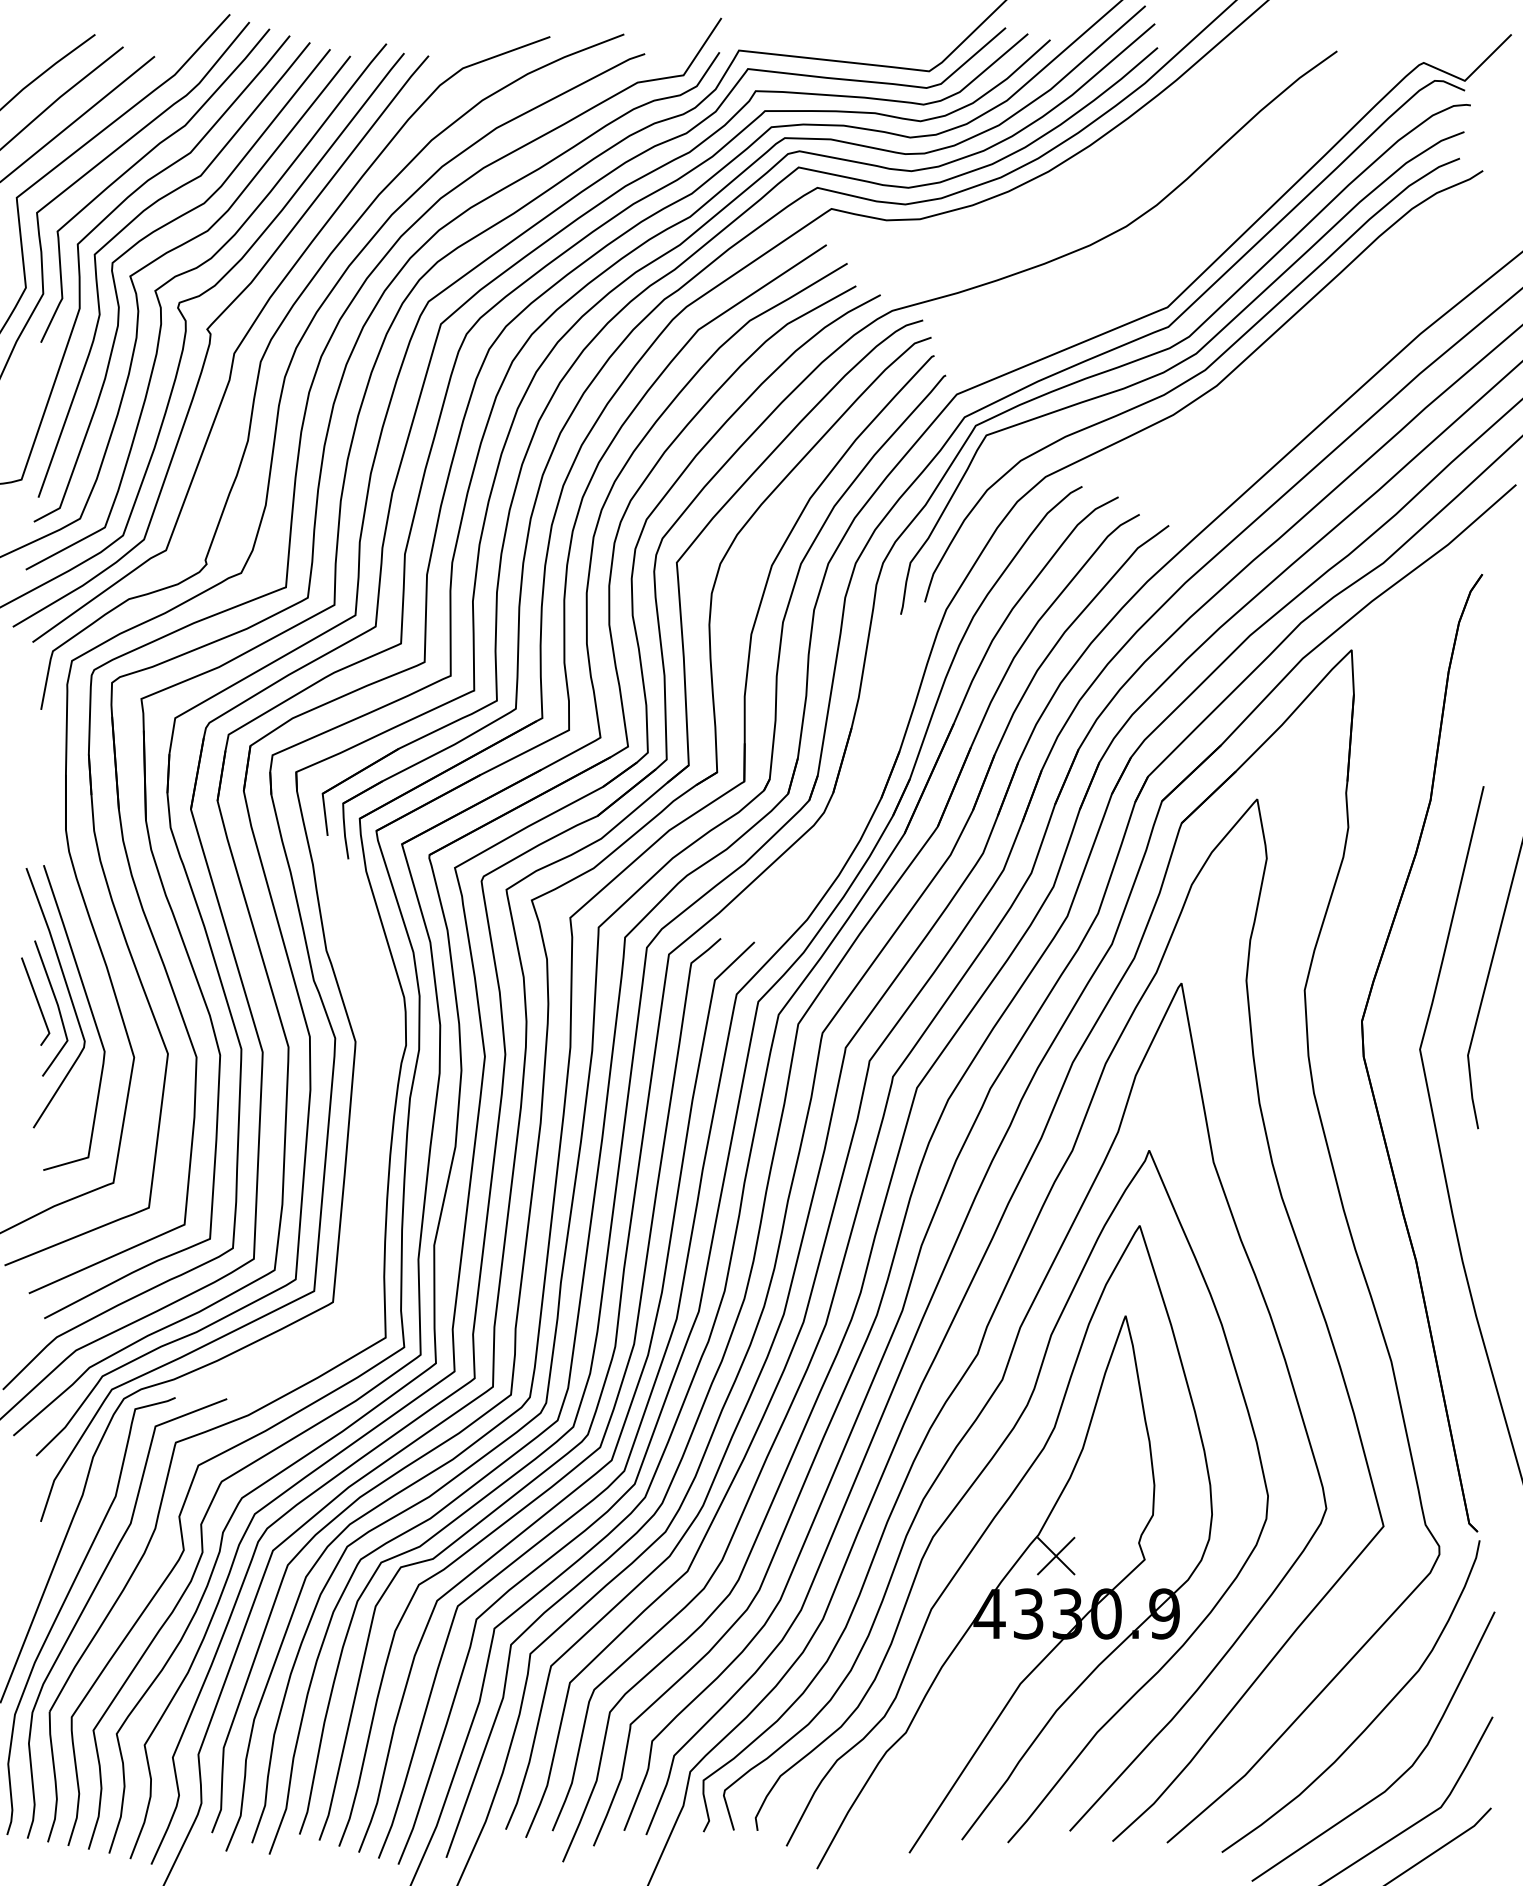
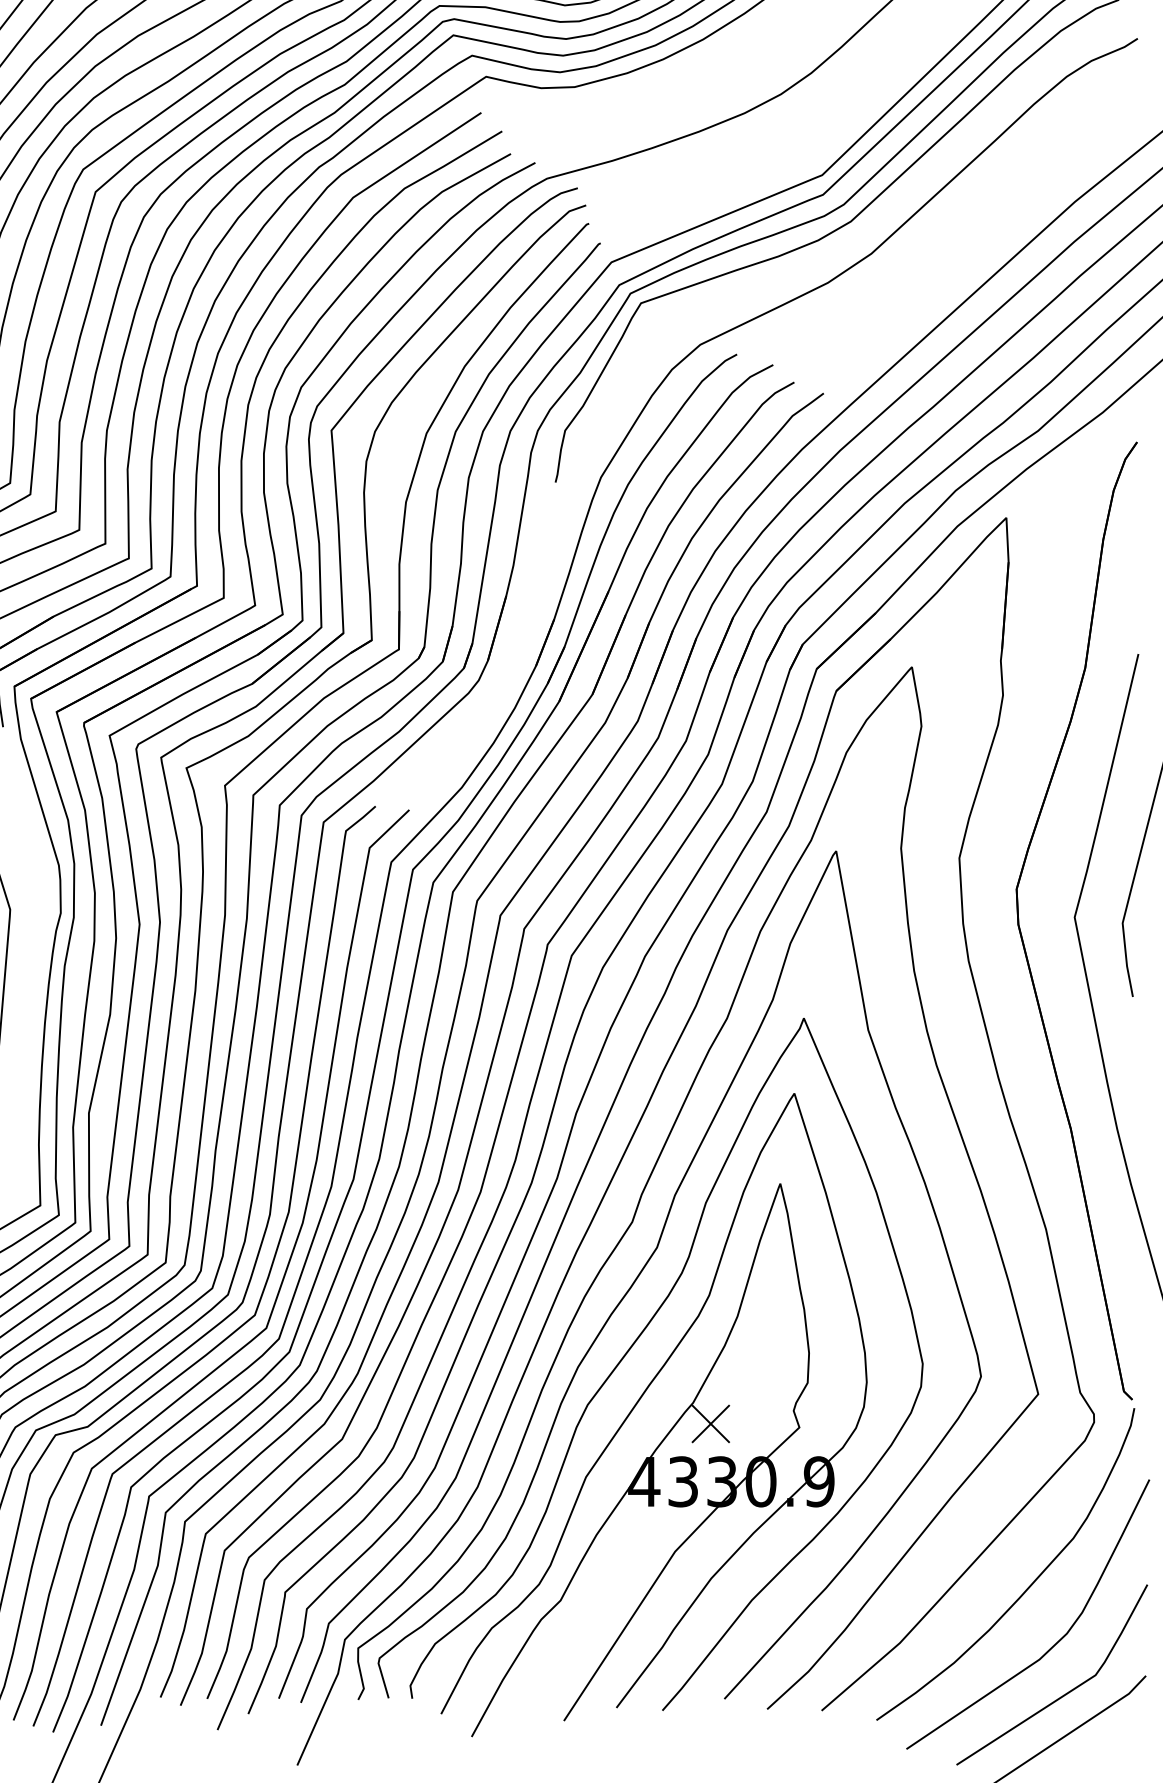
curve: (1192, 378) -> (847, 246), removed

